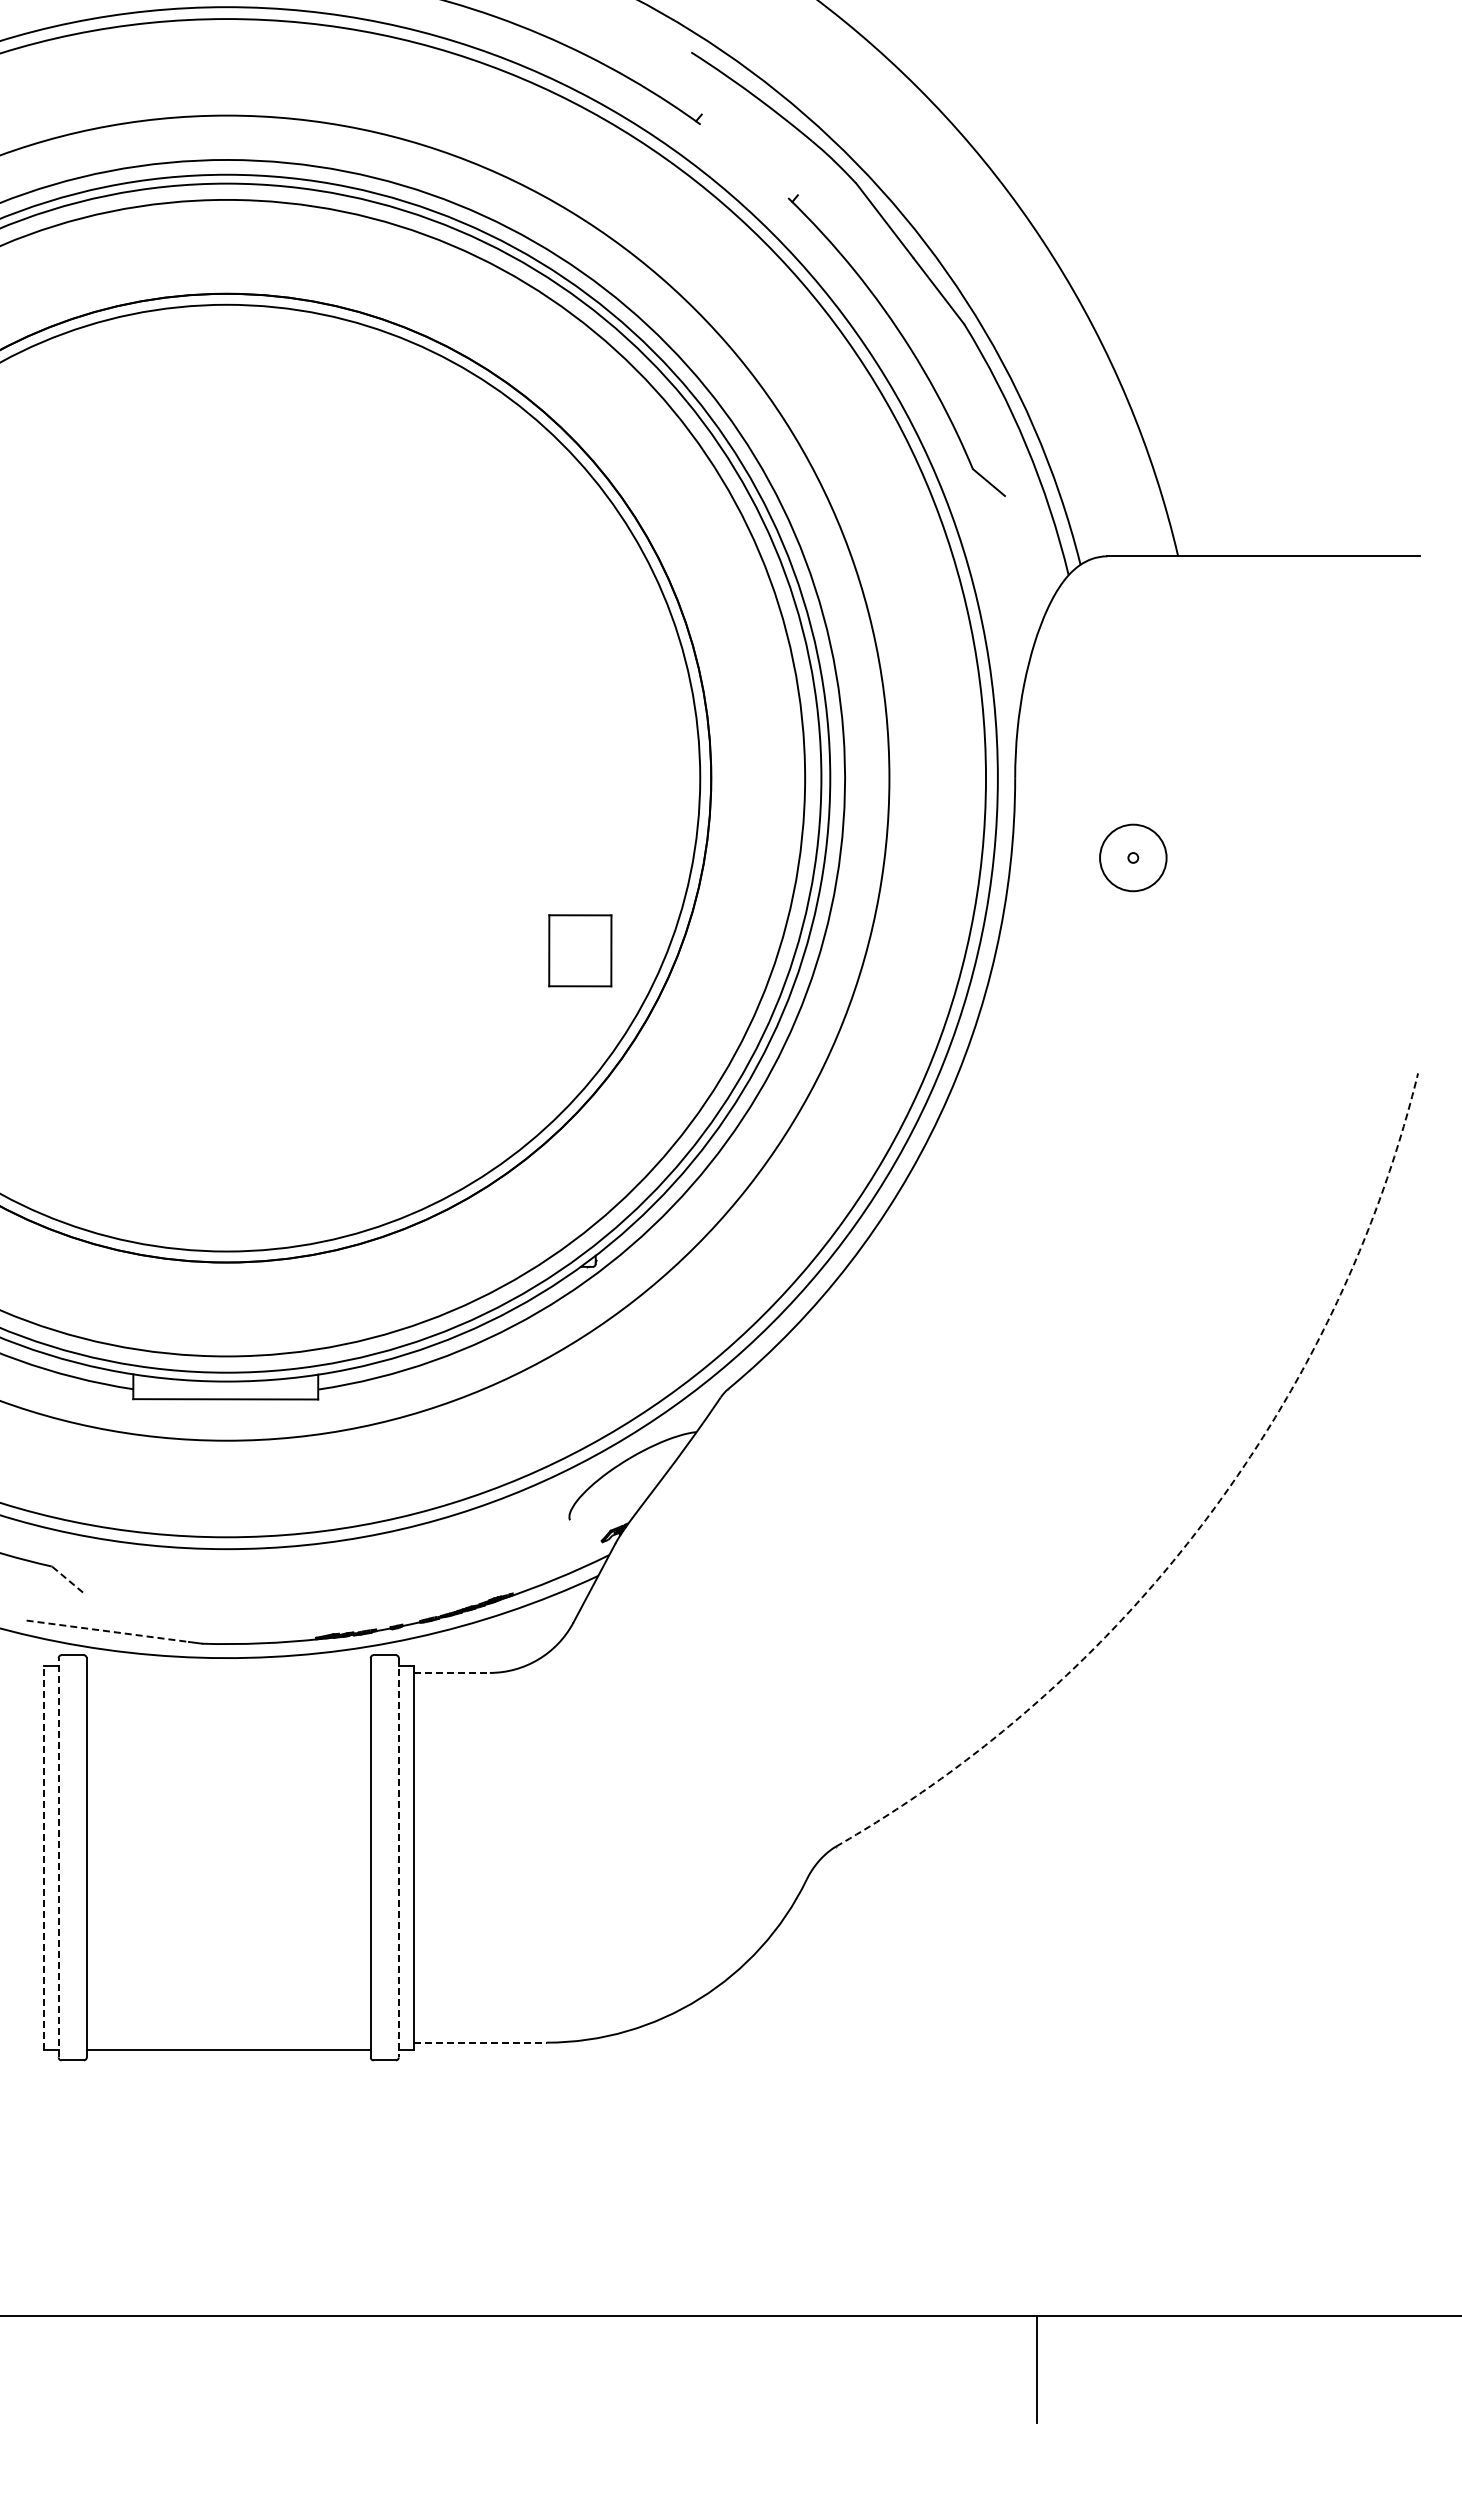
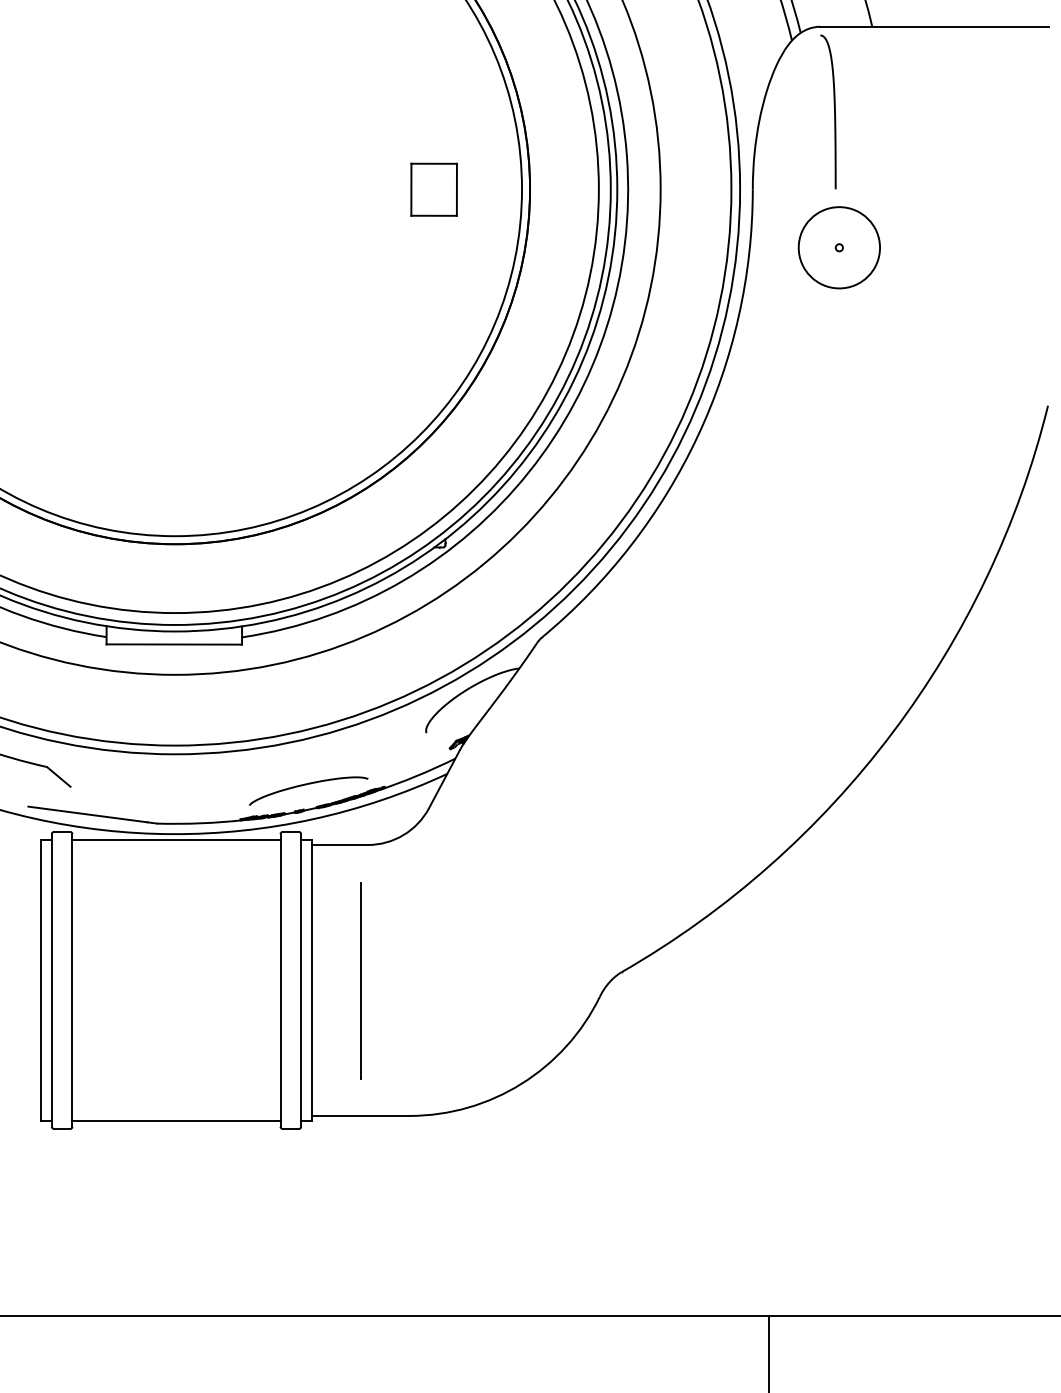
curve: (1126, 672) -> (834, 111), added
circle: (1132, 857) -> (838, 247), size x1.67
part: (580, 950) -> (434, 189), moved
arc: (1206, 1519) -> (893, 732), dashed -> solid
line: (68, 1580) -> (59, 777), dashed -> solid
part: (405, 1591) -> (306, 785), added
line: (107, 1631) -> (87, 814), dashed -> solid
line: (228, 1665) -> (176, 839), added
line: (452, 1672) -> (340, 844), dashed -> solid
line: (43, 1857) -> (40, 980), dashed -> solid
line: (58, 1857) -> (51, 980), dashed -> solid
line: (398, 1857) -> (300, 980), dashed -> solid
line: (479, 1858) -> (360, 980), added
line: (480, 2042) -> (360, 1115), dashed -> solid

